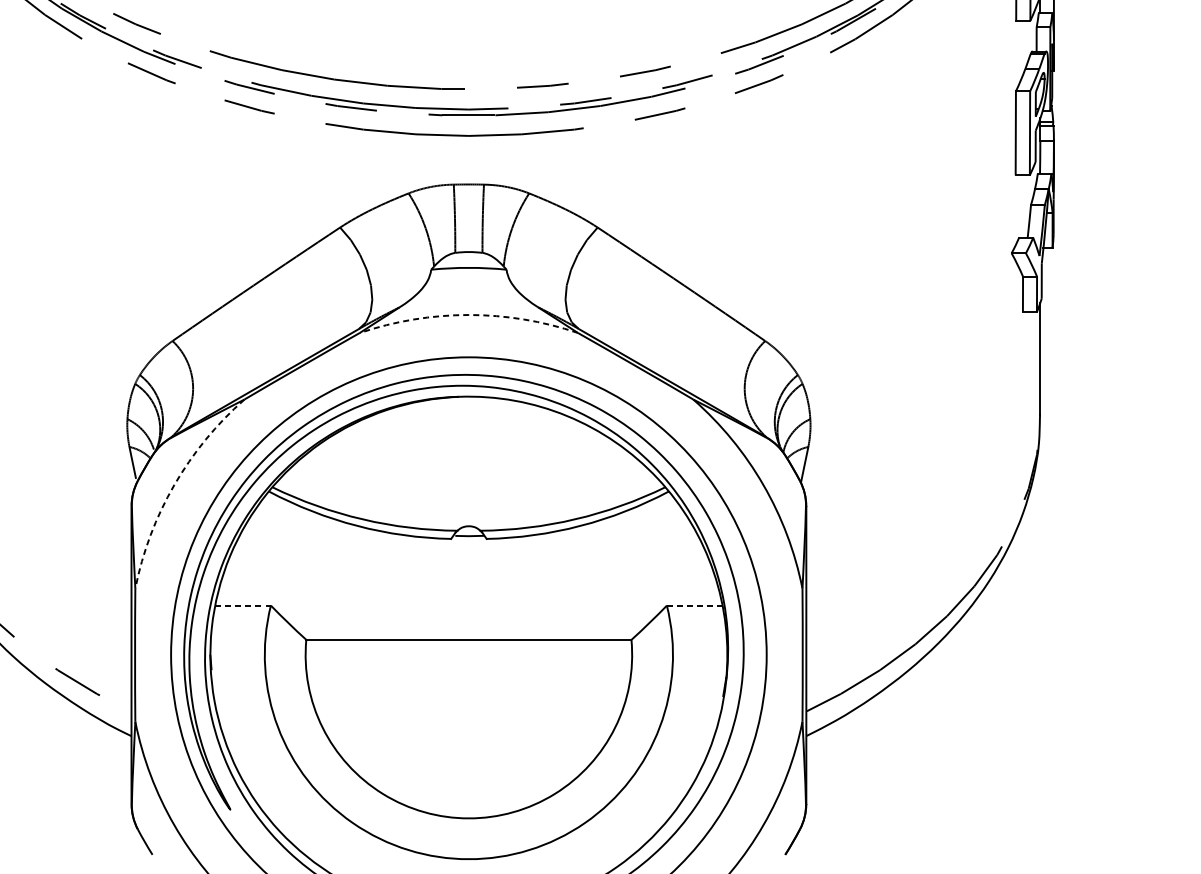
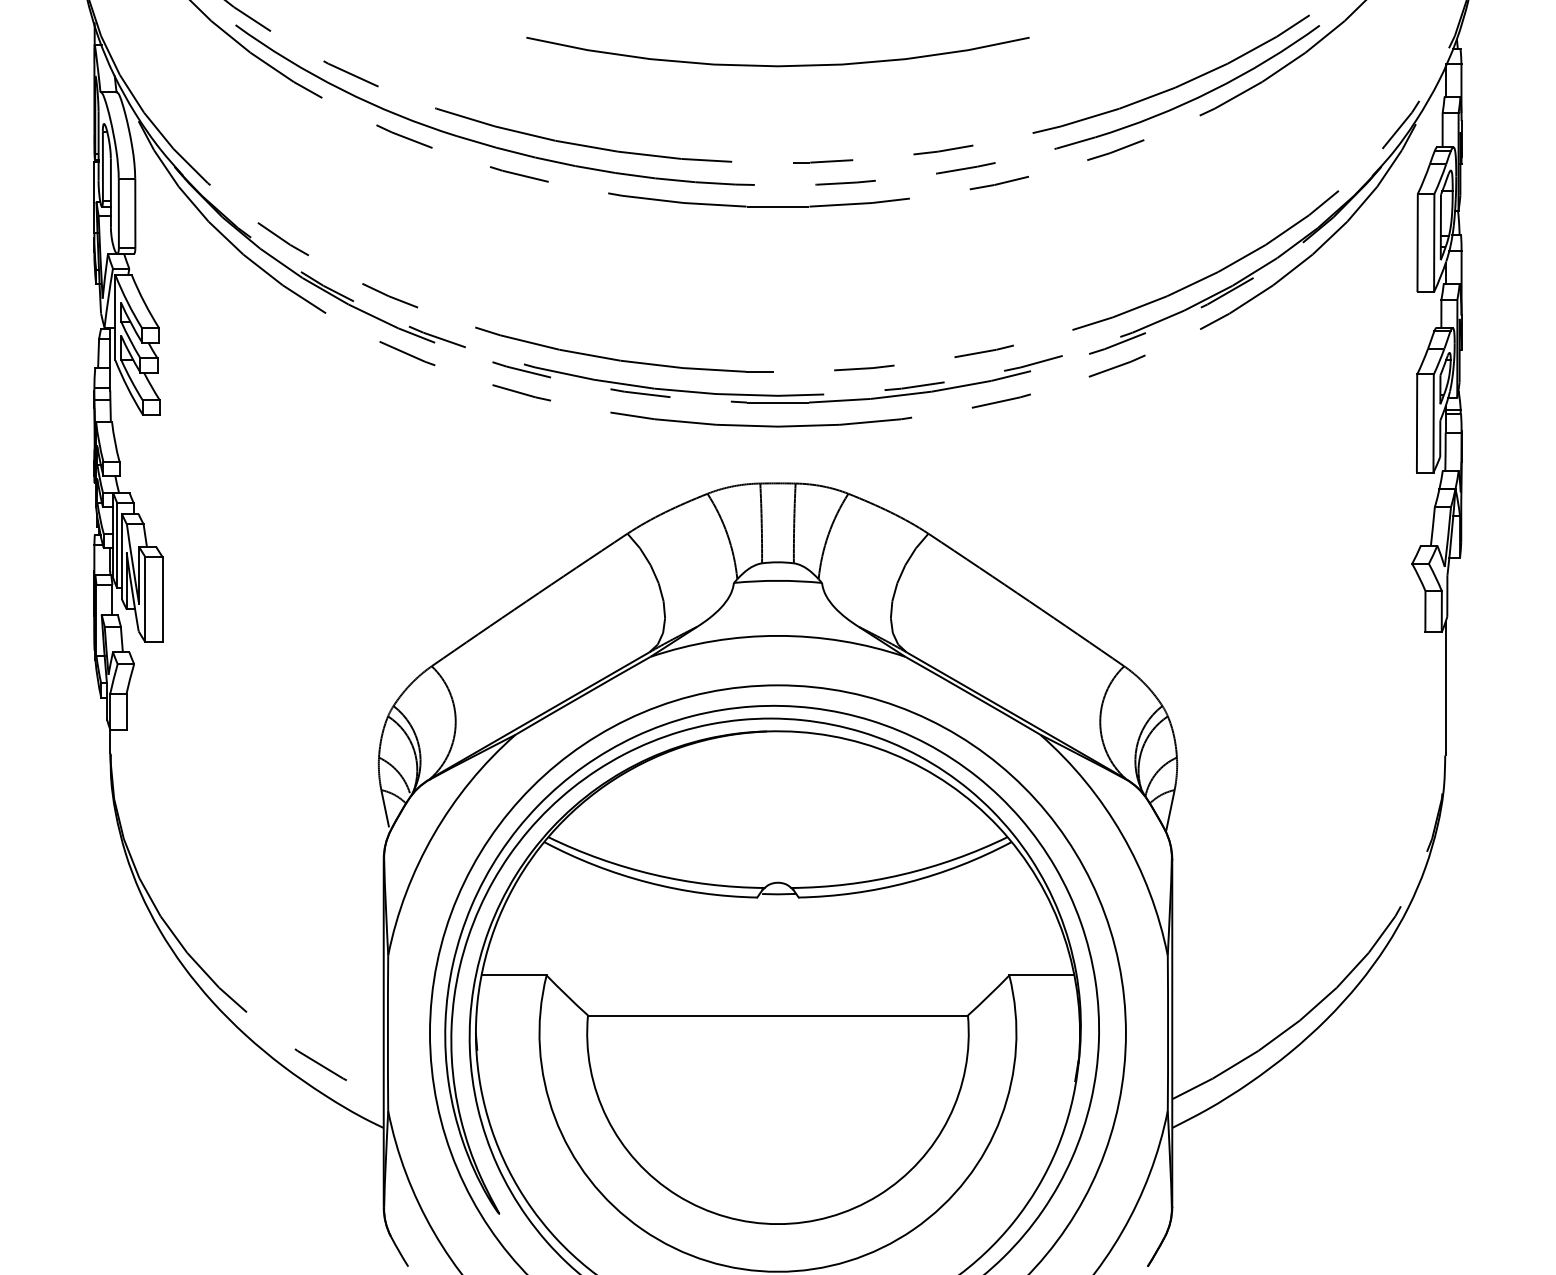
arc: (468, 314) -> (777, 635), dashed -> solid
arc: (174, 484) -> (433, 834), dashed -> solid
line: (243, 605) -> (514, 975), dashed -> solid
line: (694, 605) -> (1041, 975), dashed -> solid

